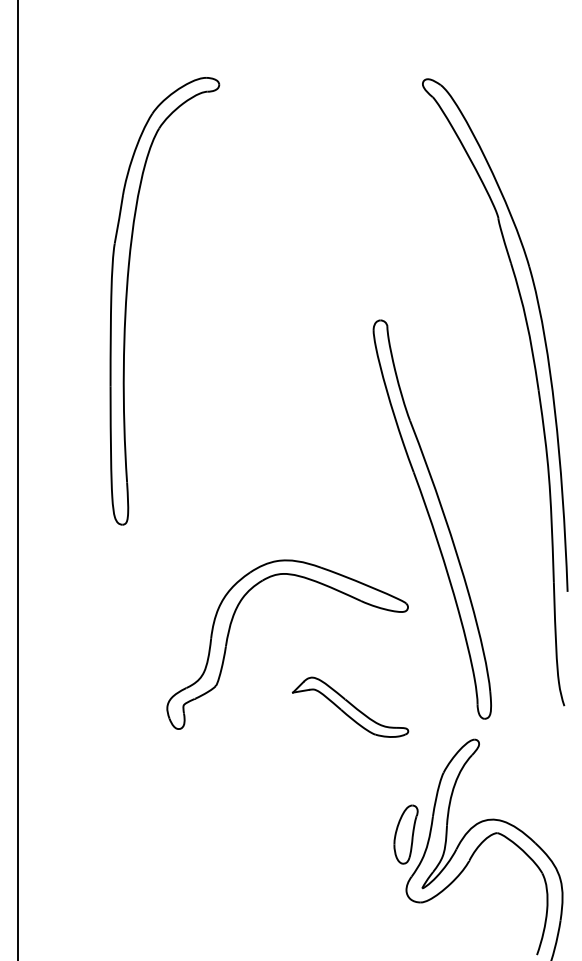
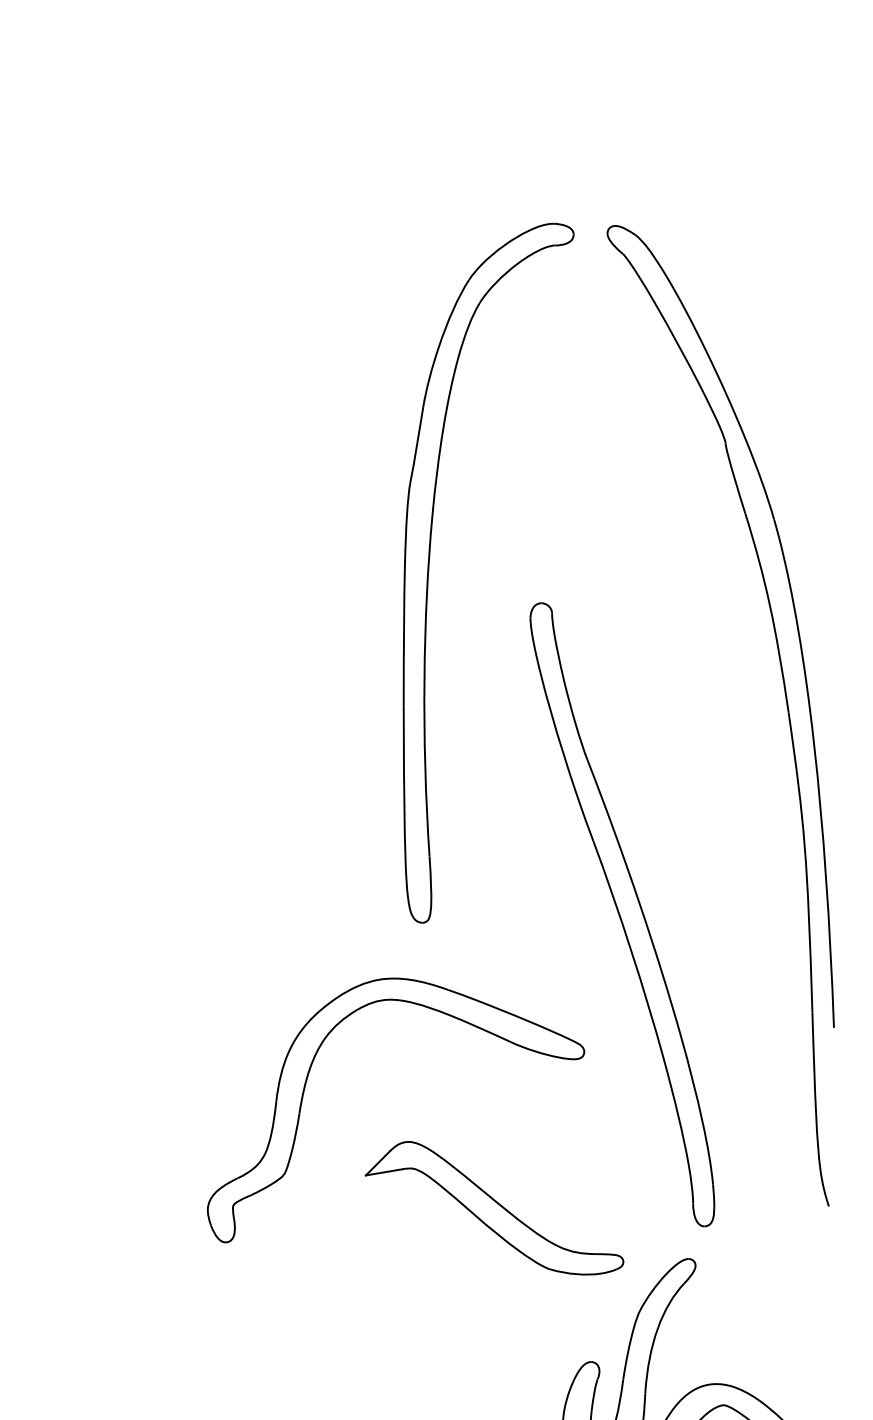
part: (127, 300) -> (430, 572), moved
part: (350, 707) -> (494, 1208), size x1.43

